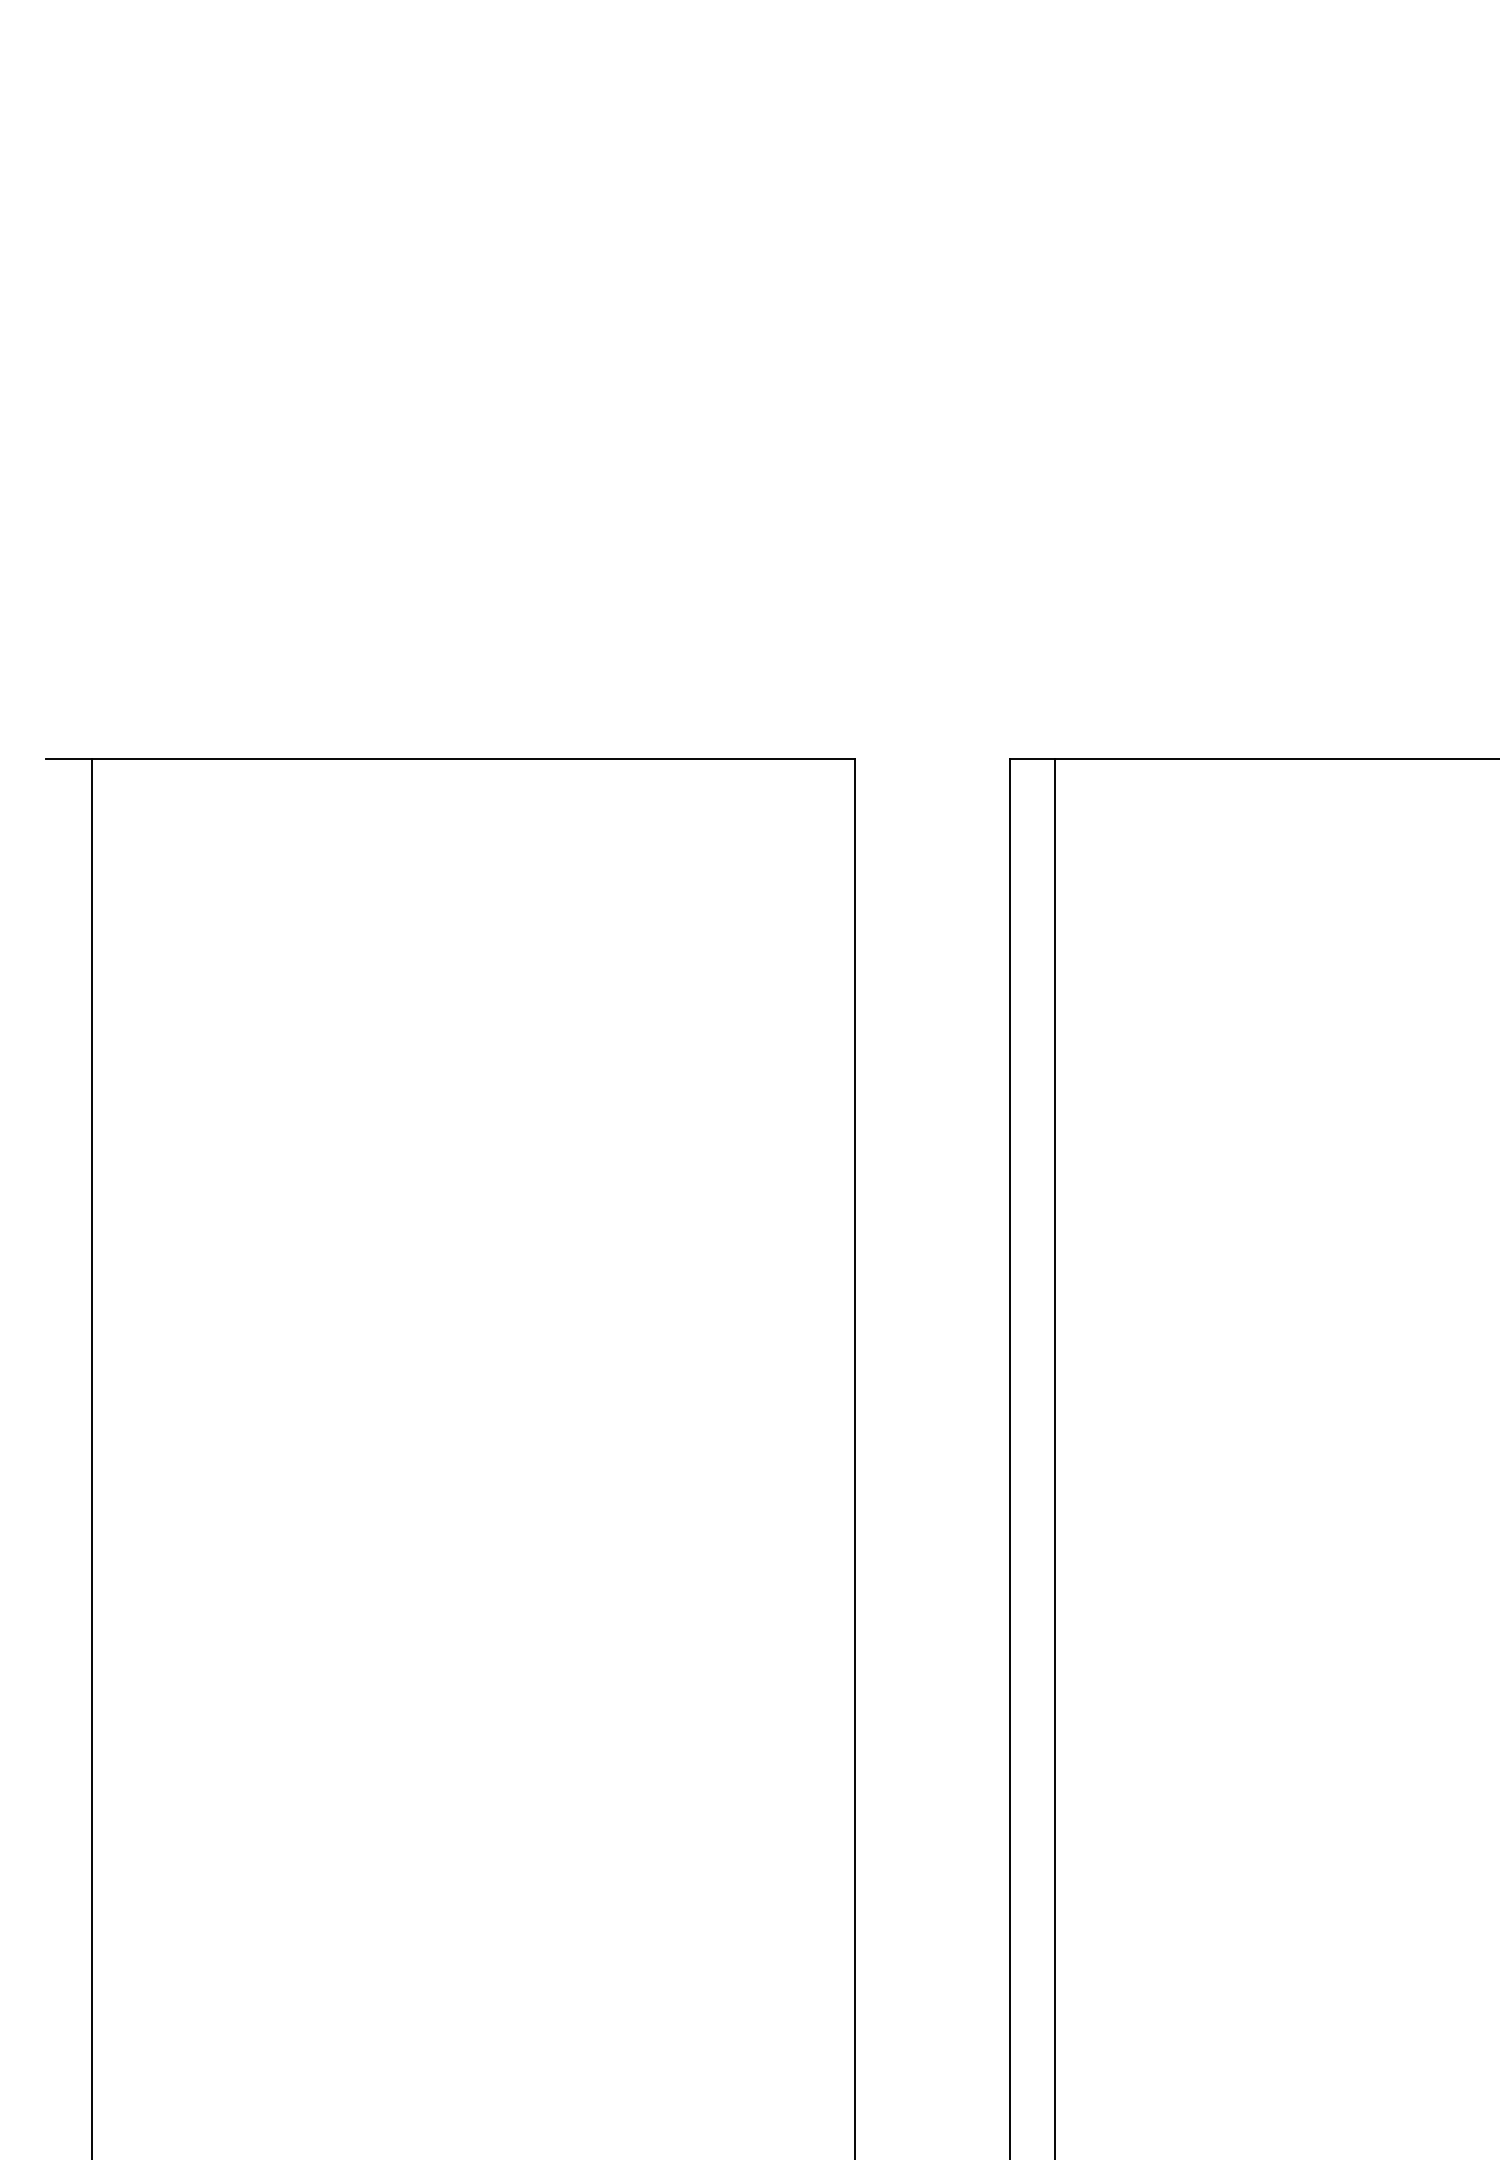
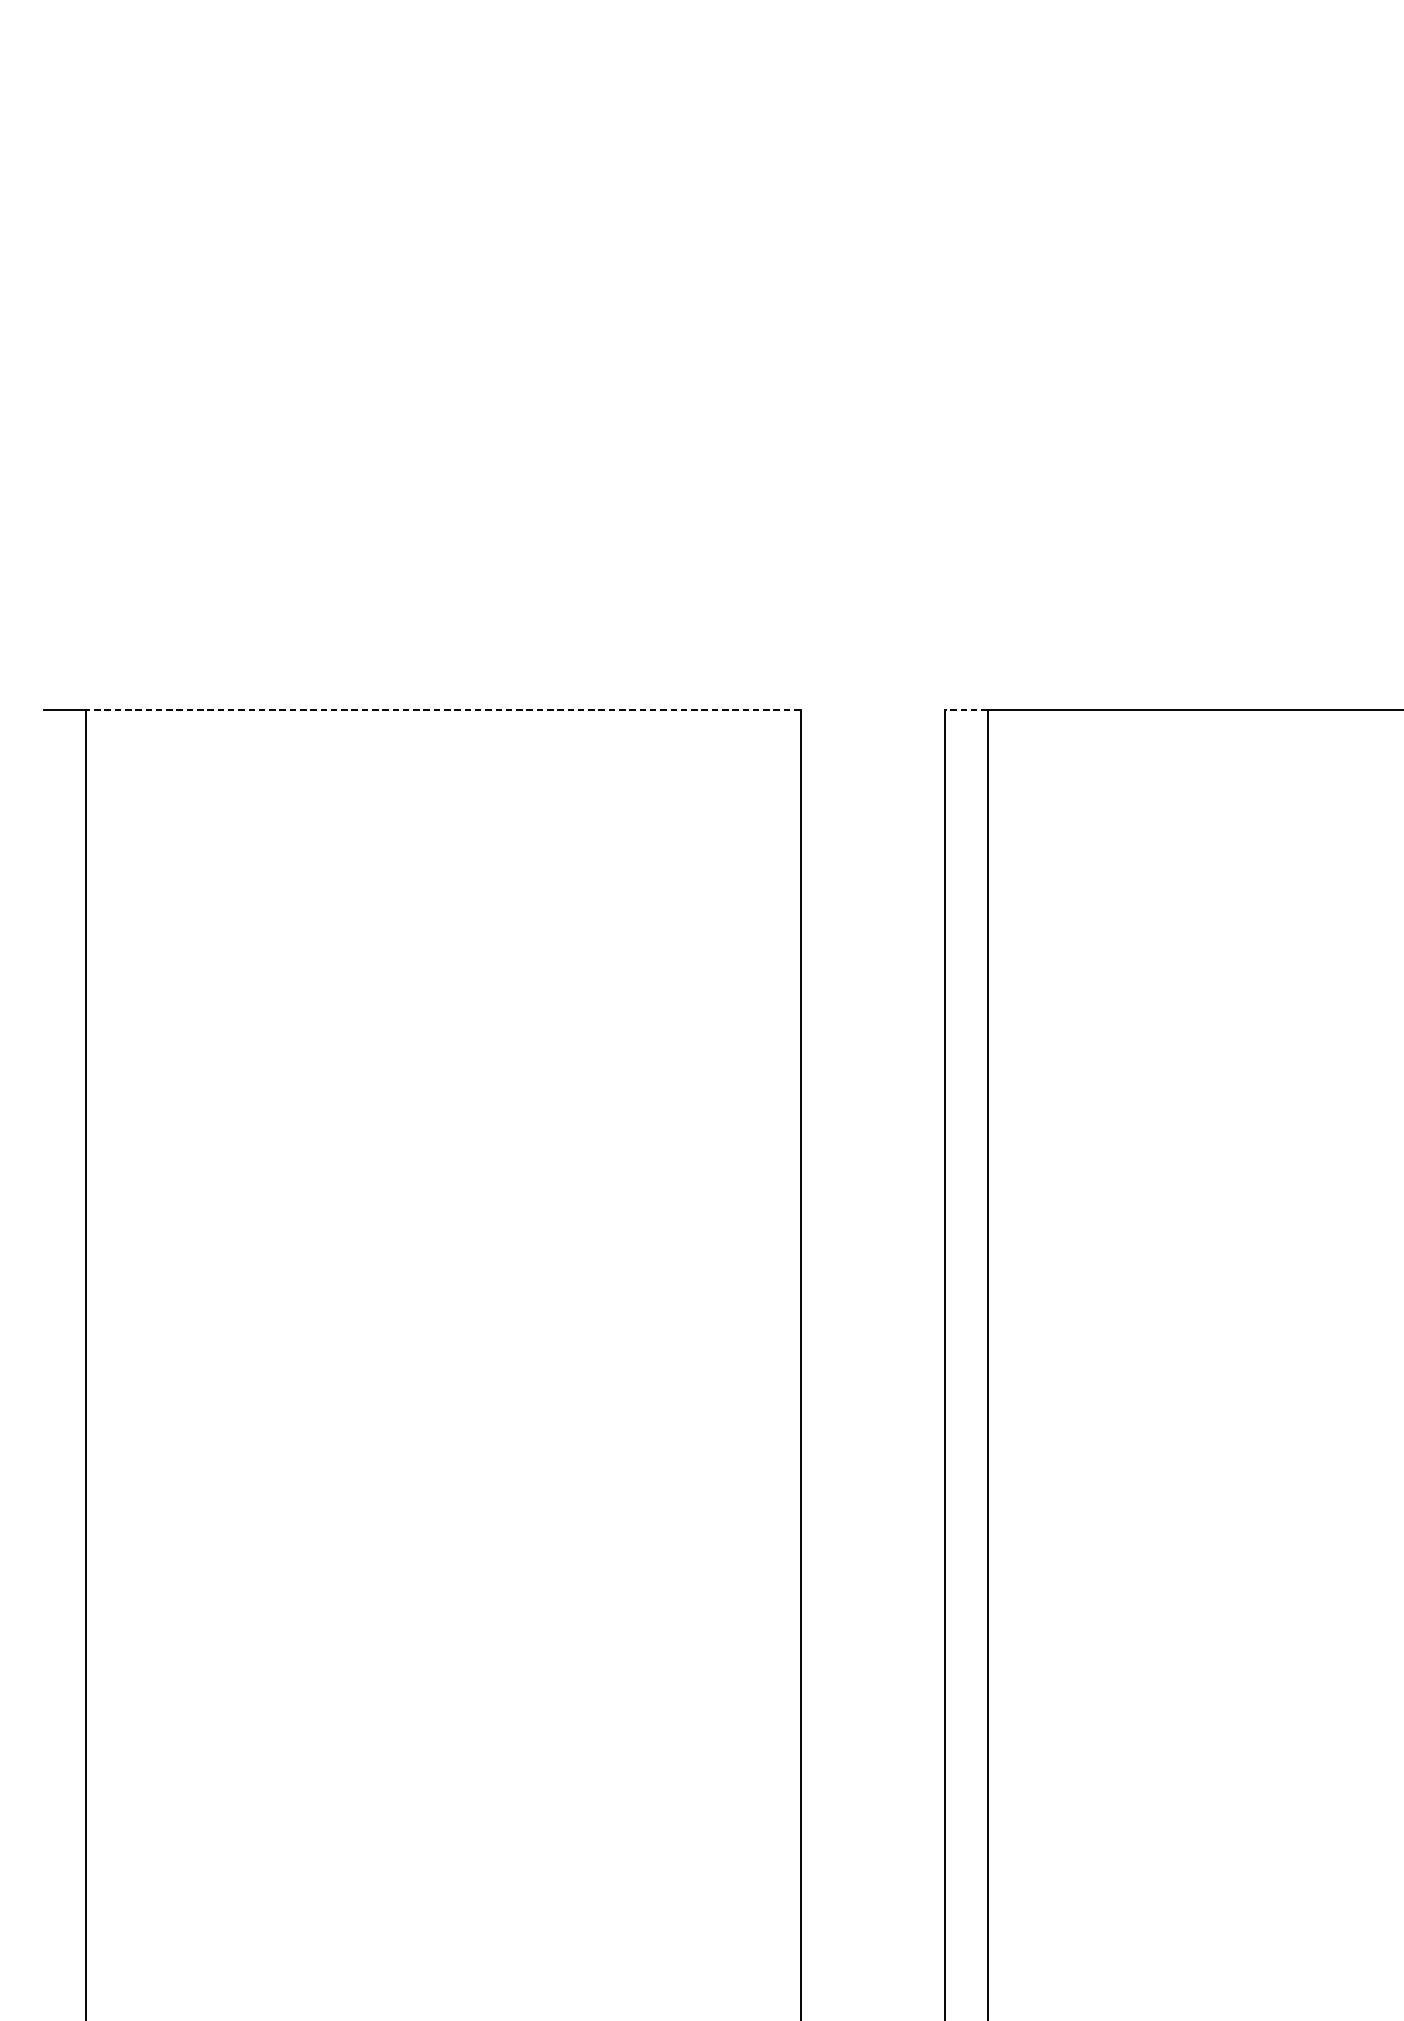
line: (473, 759) -> (443, 710), solid -> dashed
line: (1032, 759) -> (966, 710), solid -> dashed

